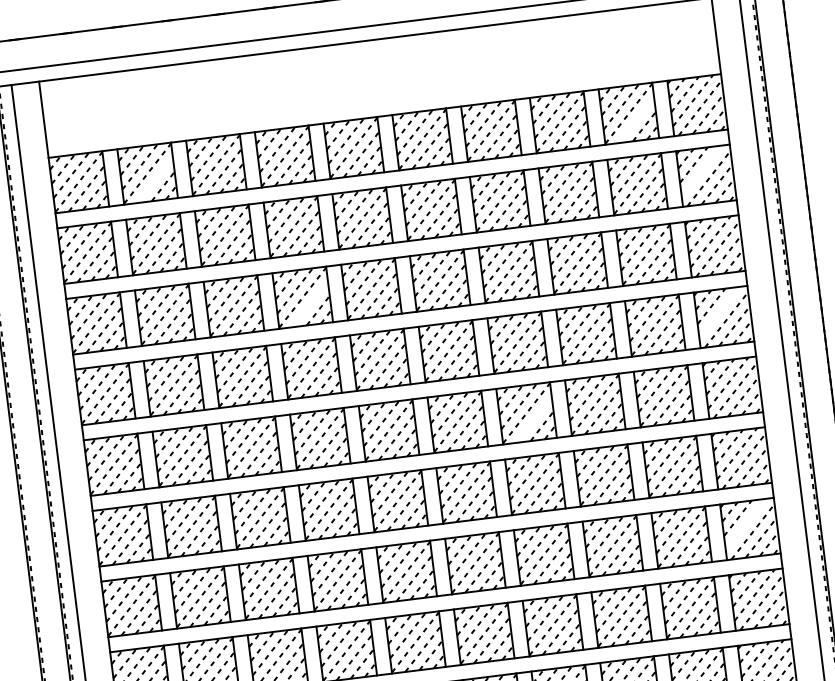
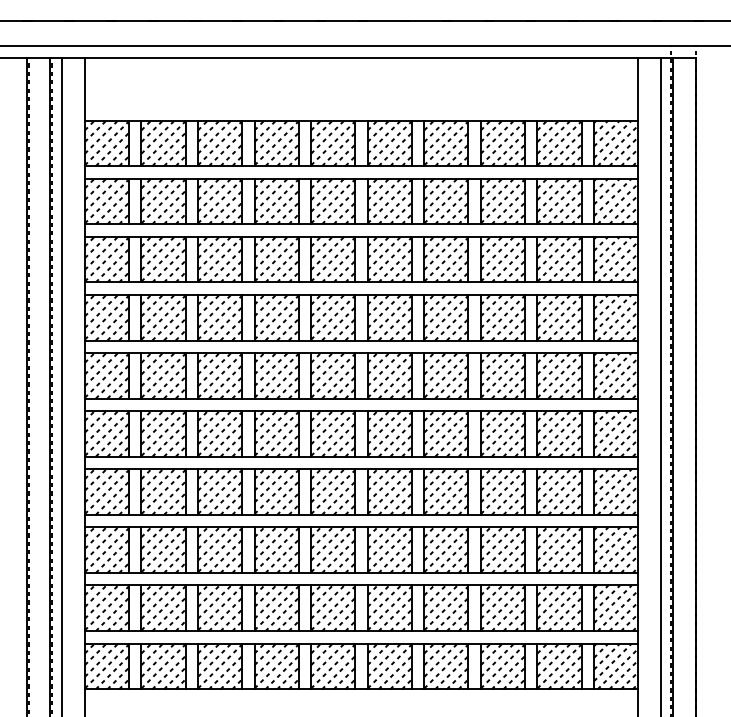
line: (635, 120) -> (564, 149), added
line: (701, 171) -> (612, 197), added
line: (154, 180) -> (168, 149), added
line: (309, 304) -> (281, 265), added
line: (719, 312) -> (612, 313), added
line: (533, 419) -> (451, 381), added
line: (745, 523) -> (612, 487), added

